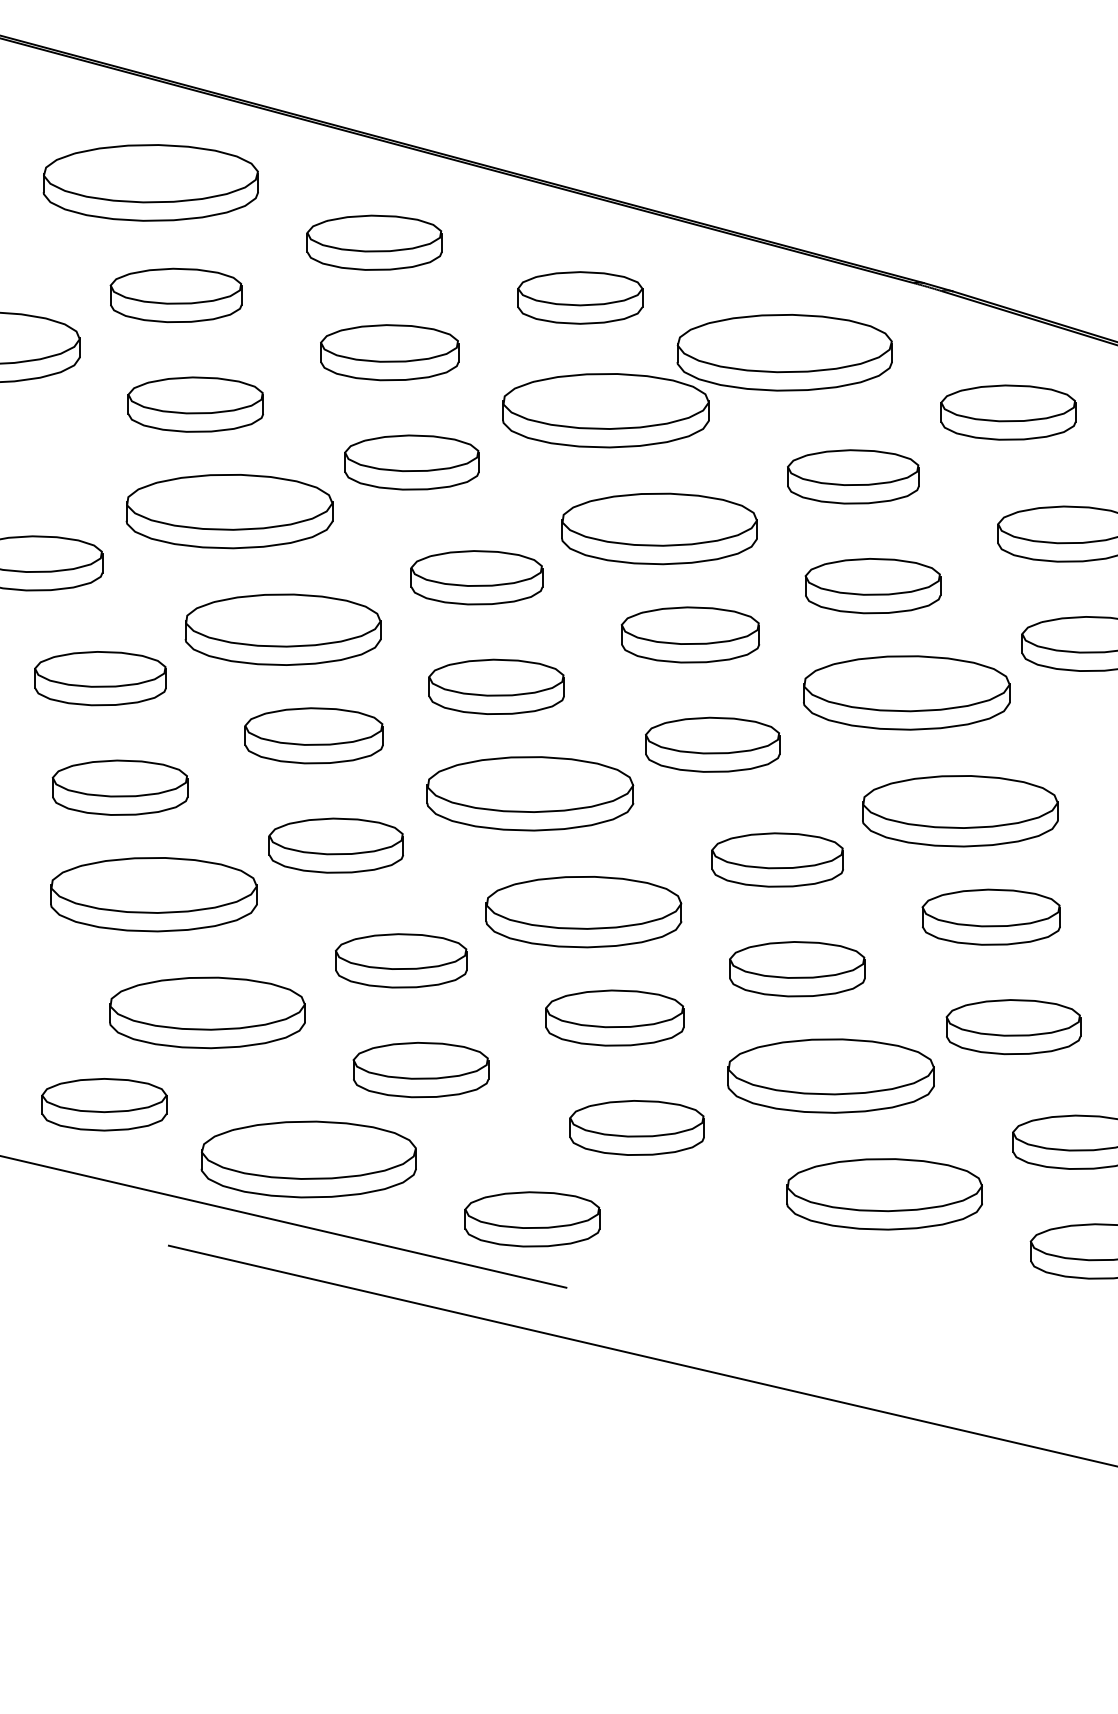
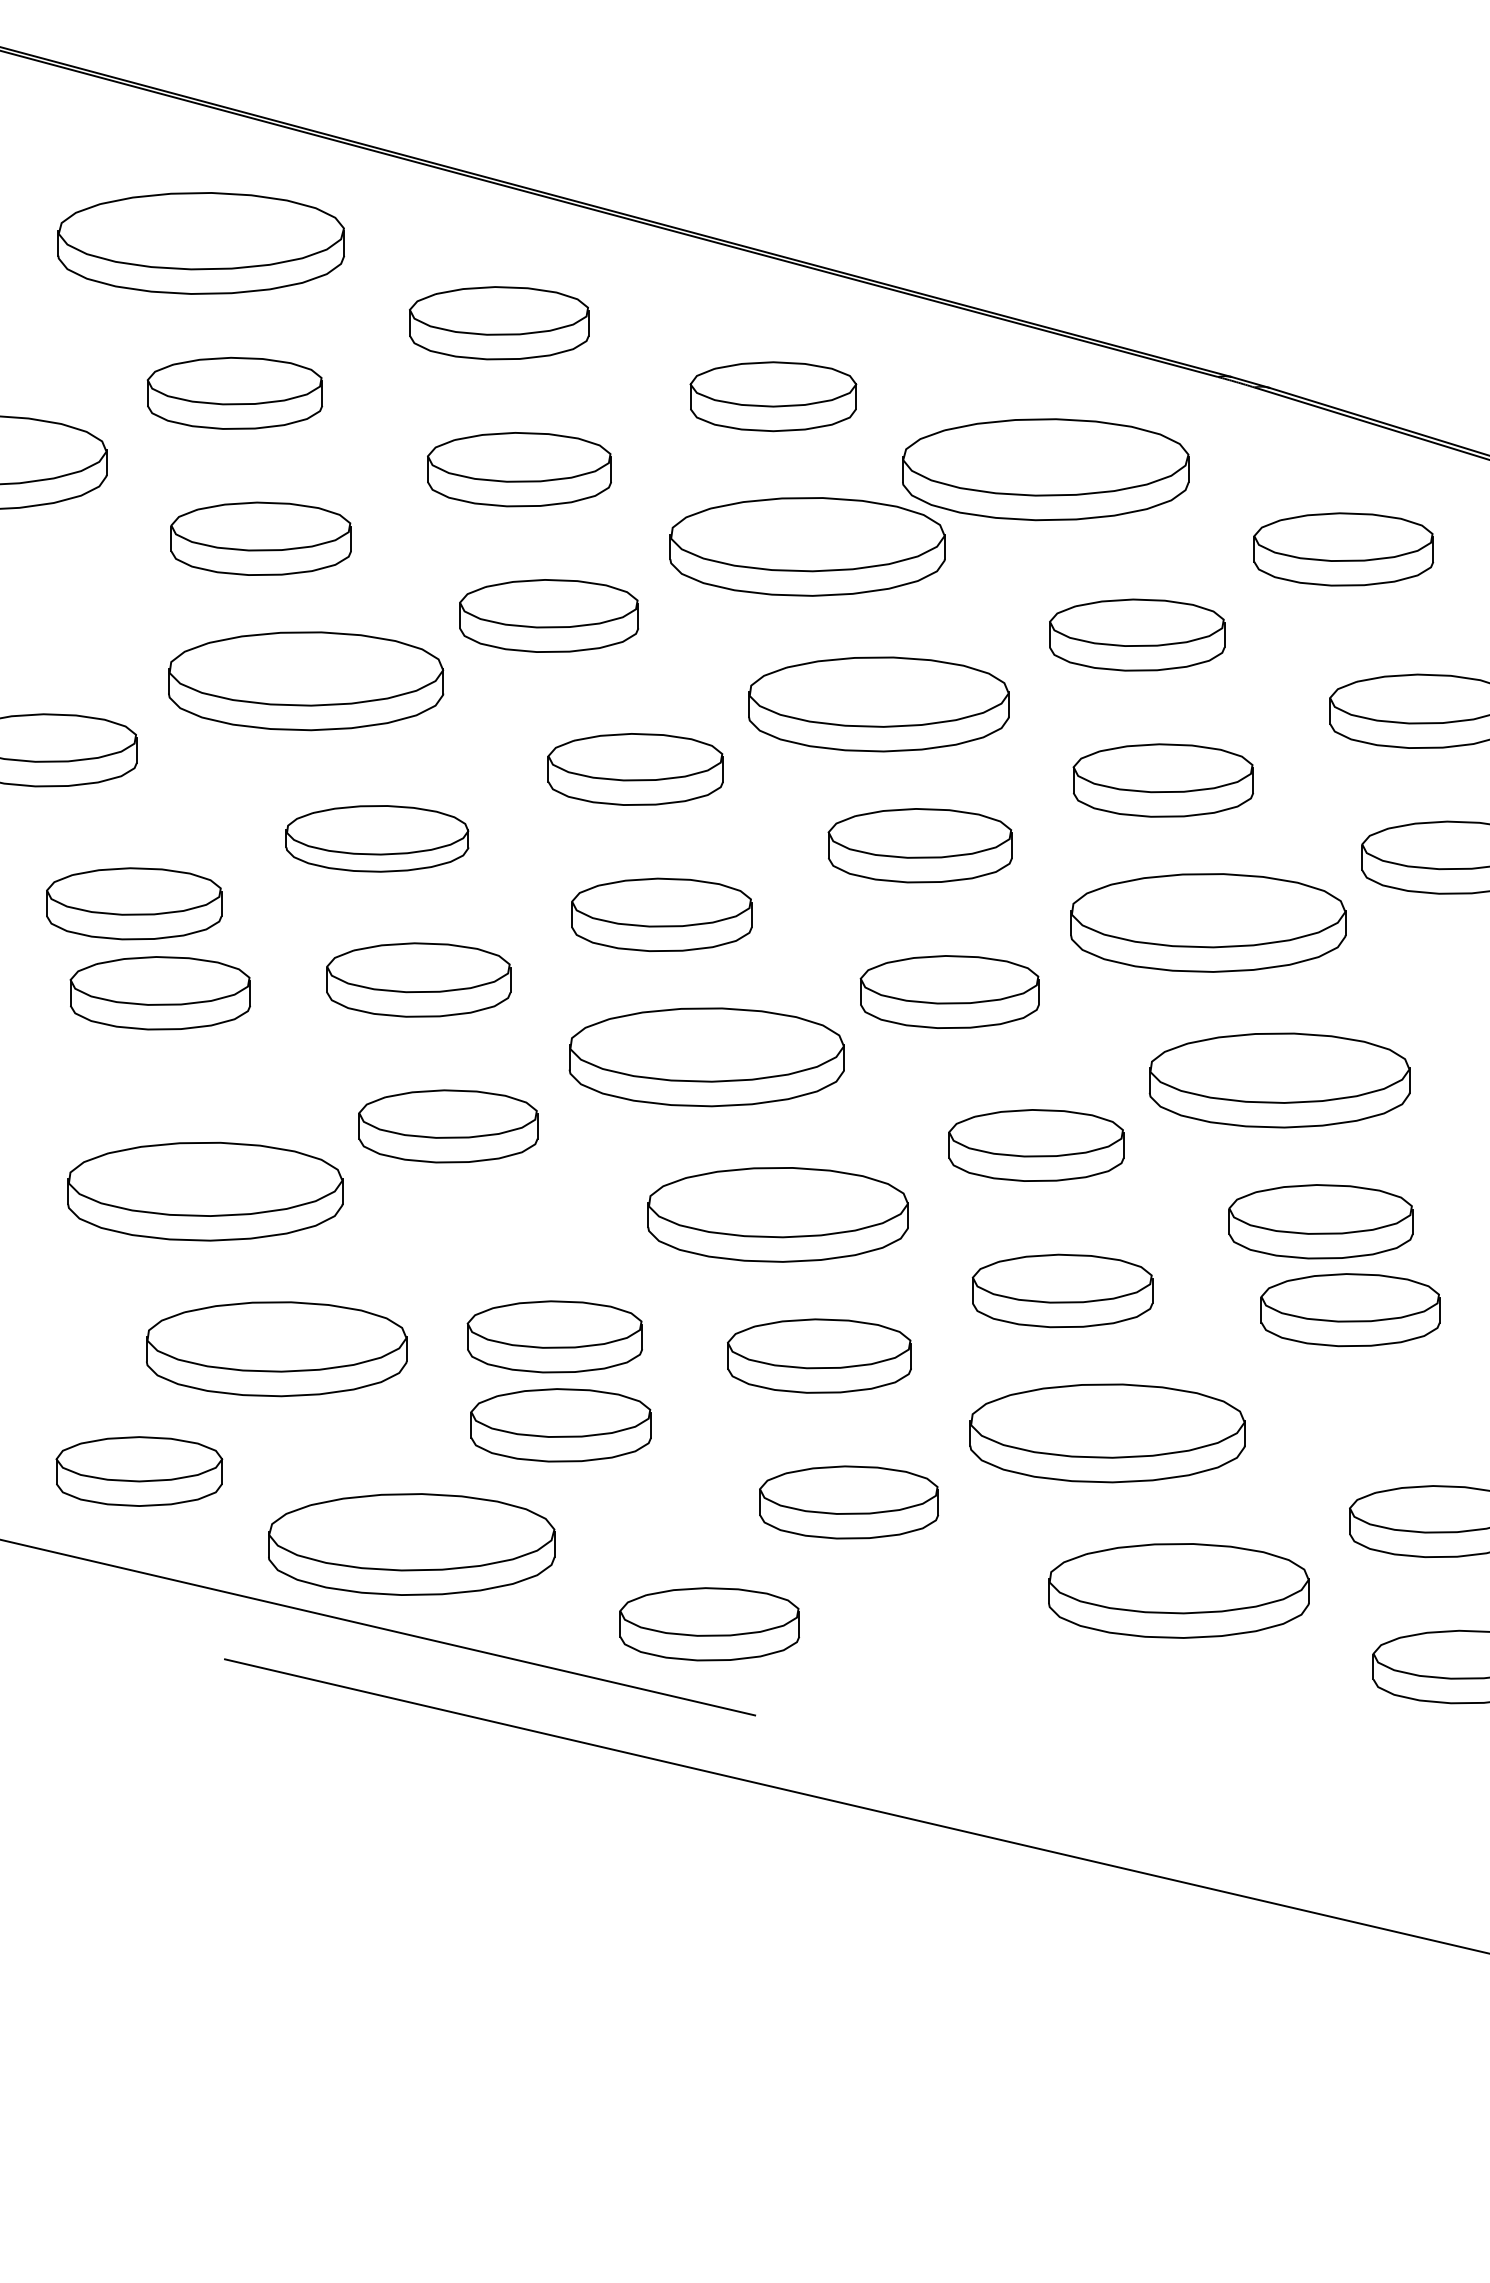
part: (283, 629) -> (377, 838), size x0.7
part: (119, 787) -> (159, 993), moved
part: (400, 960) -> (554, 1336), moved
part: (1013, 1027) -> (1350, 1310), moved

